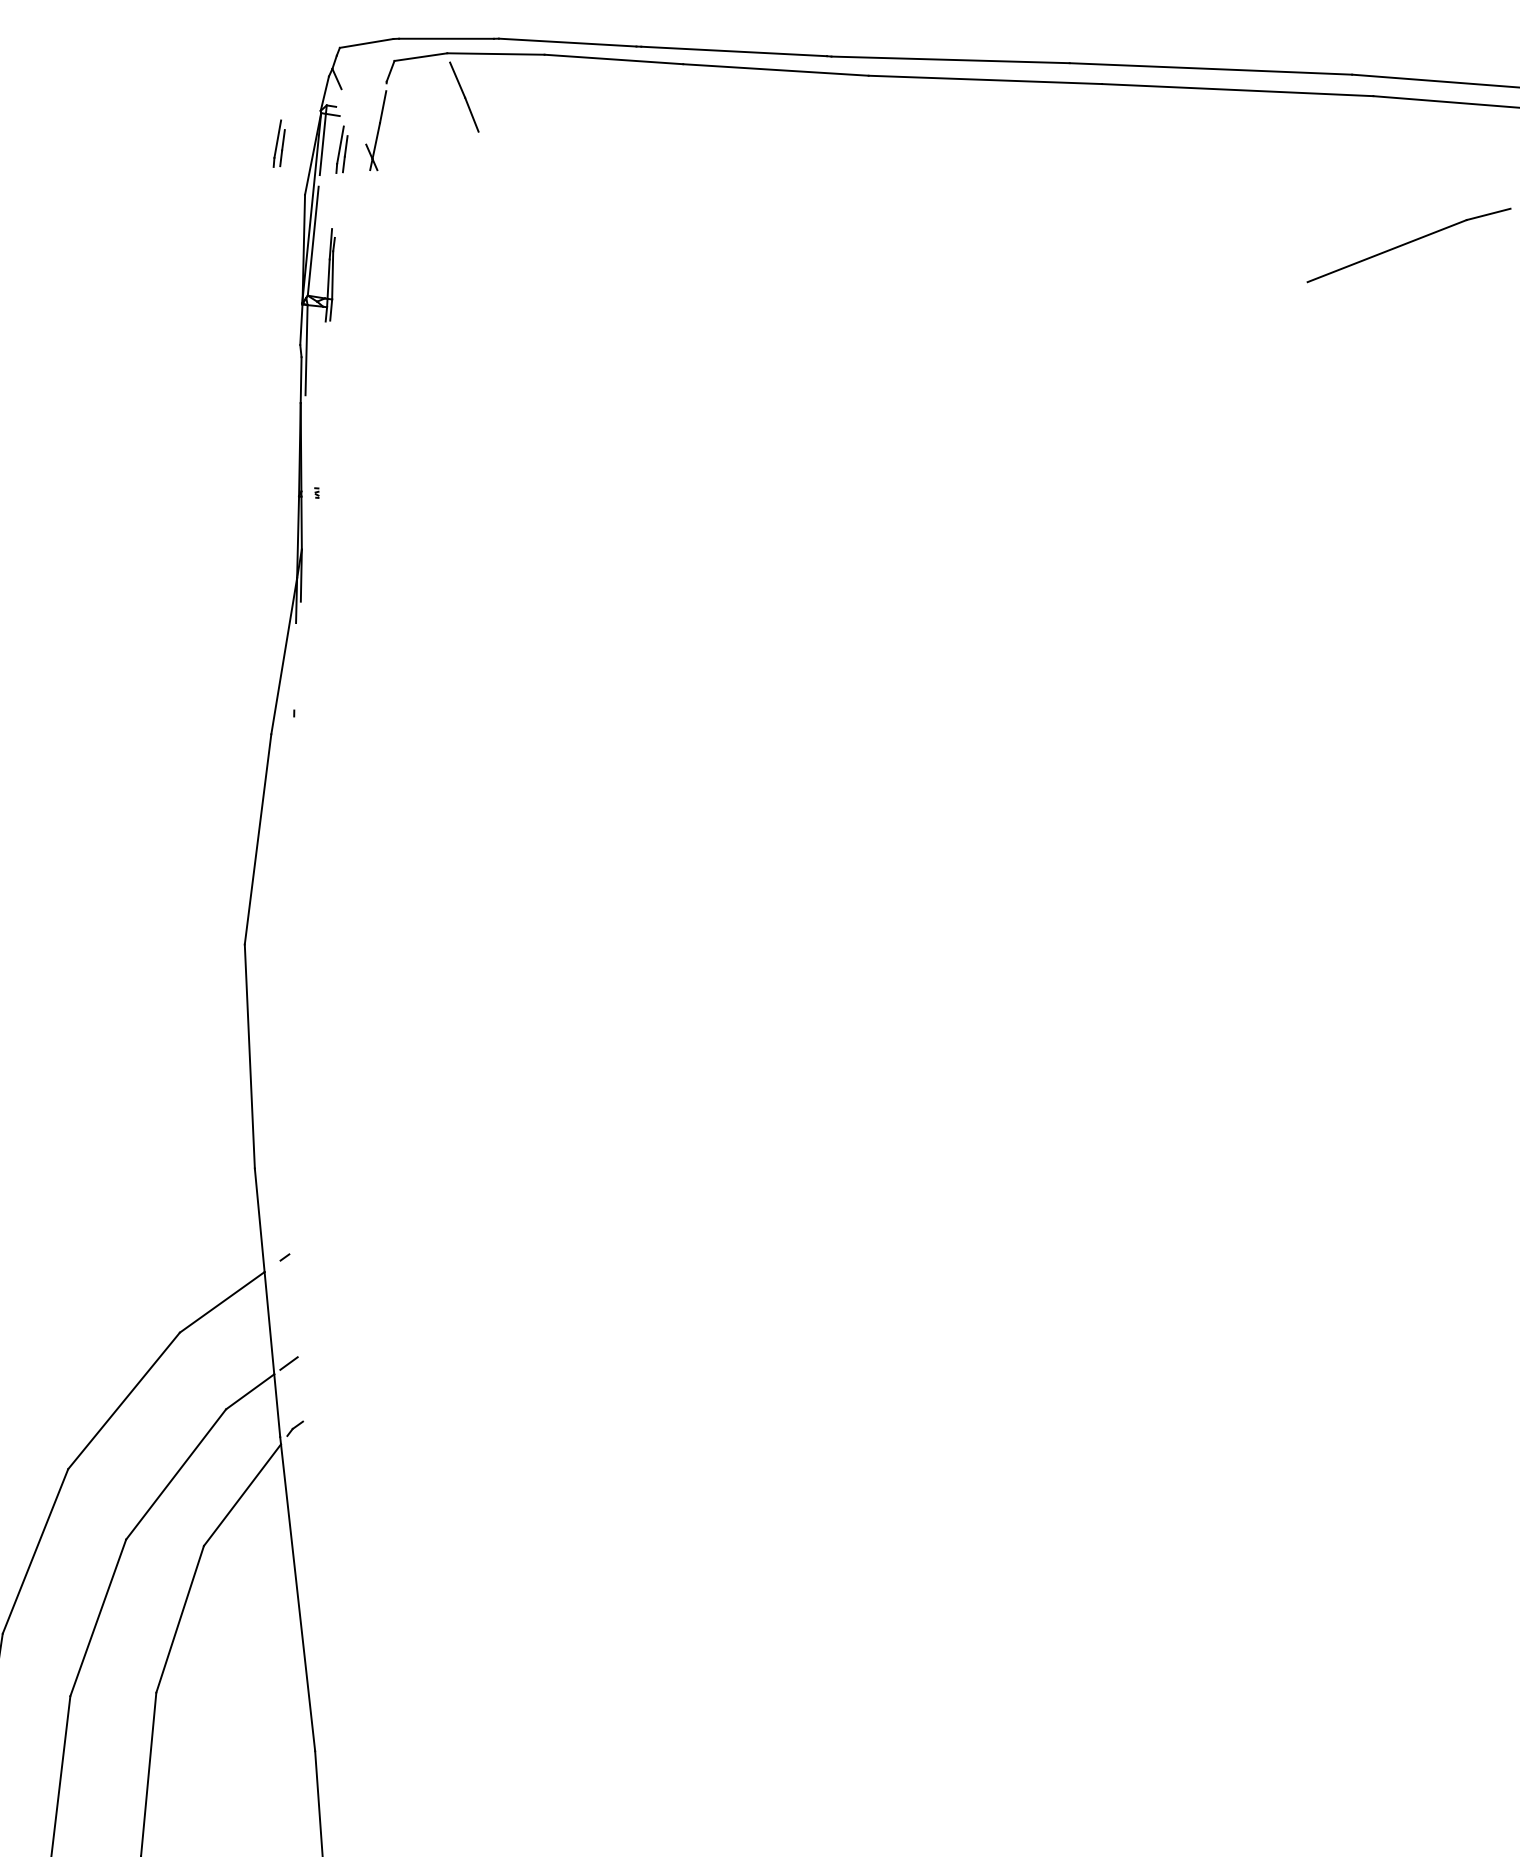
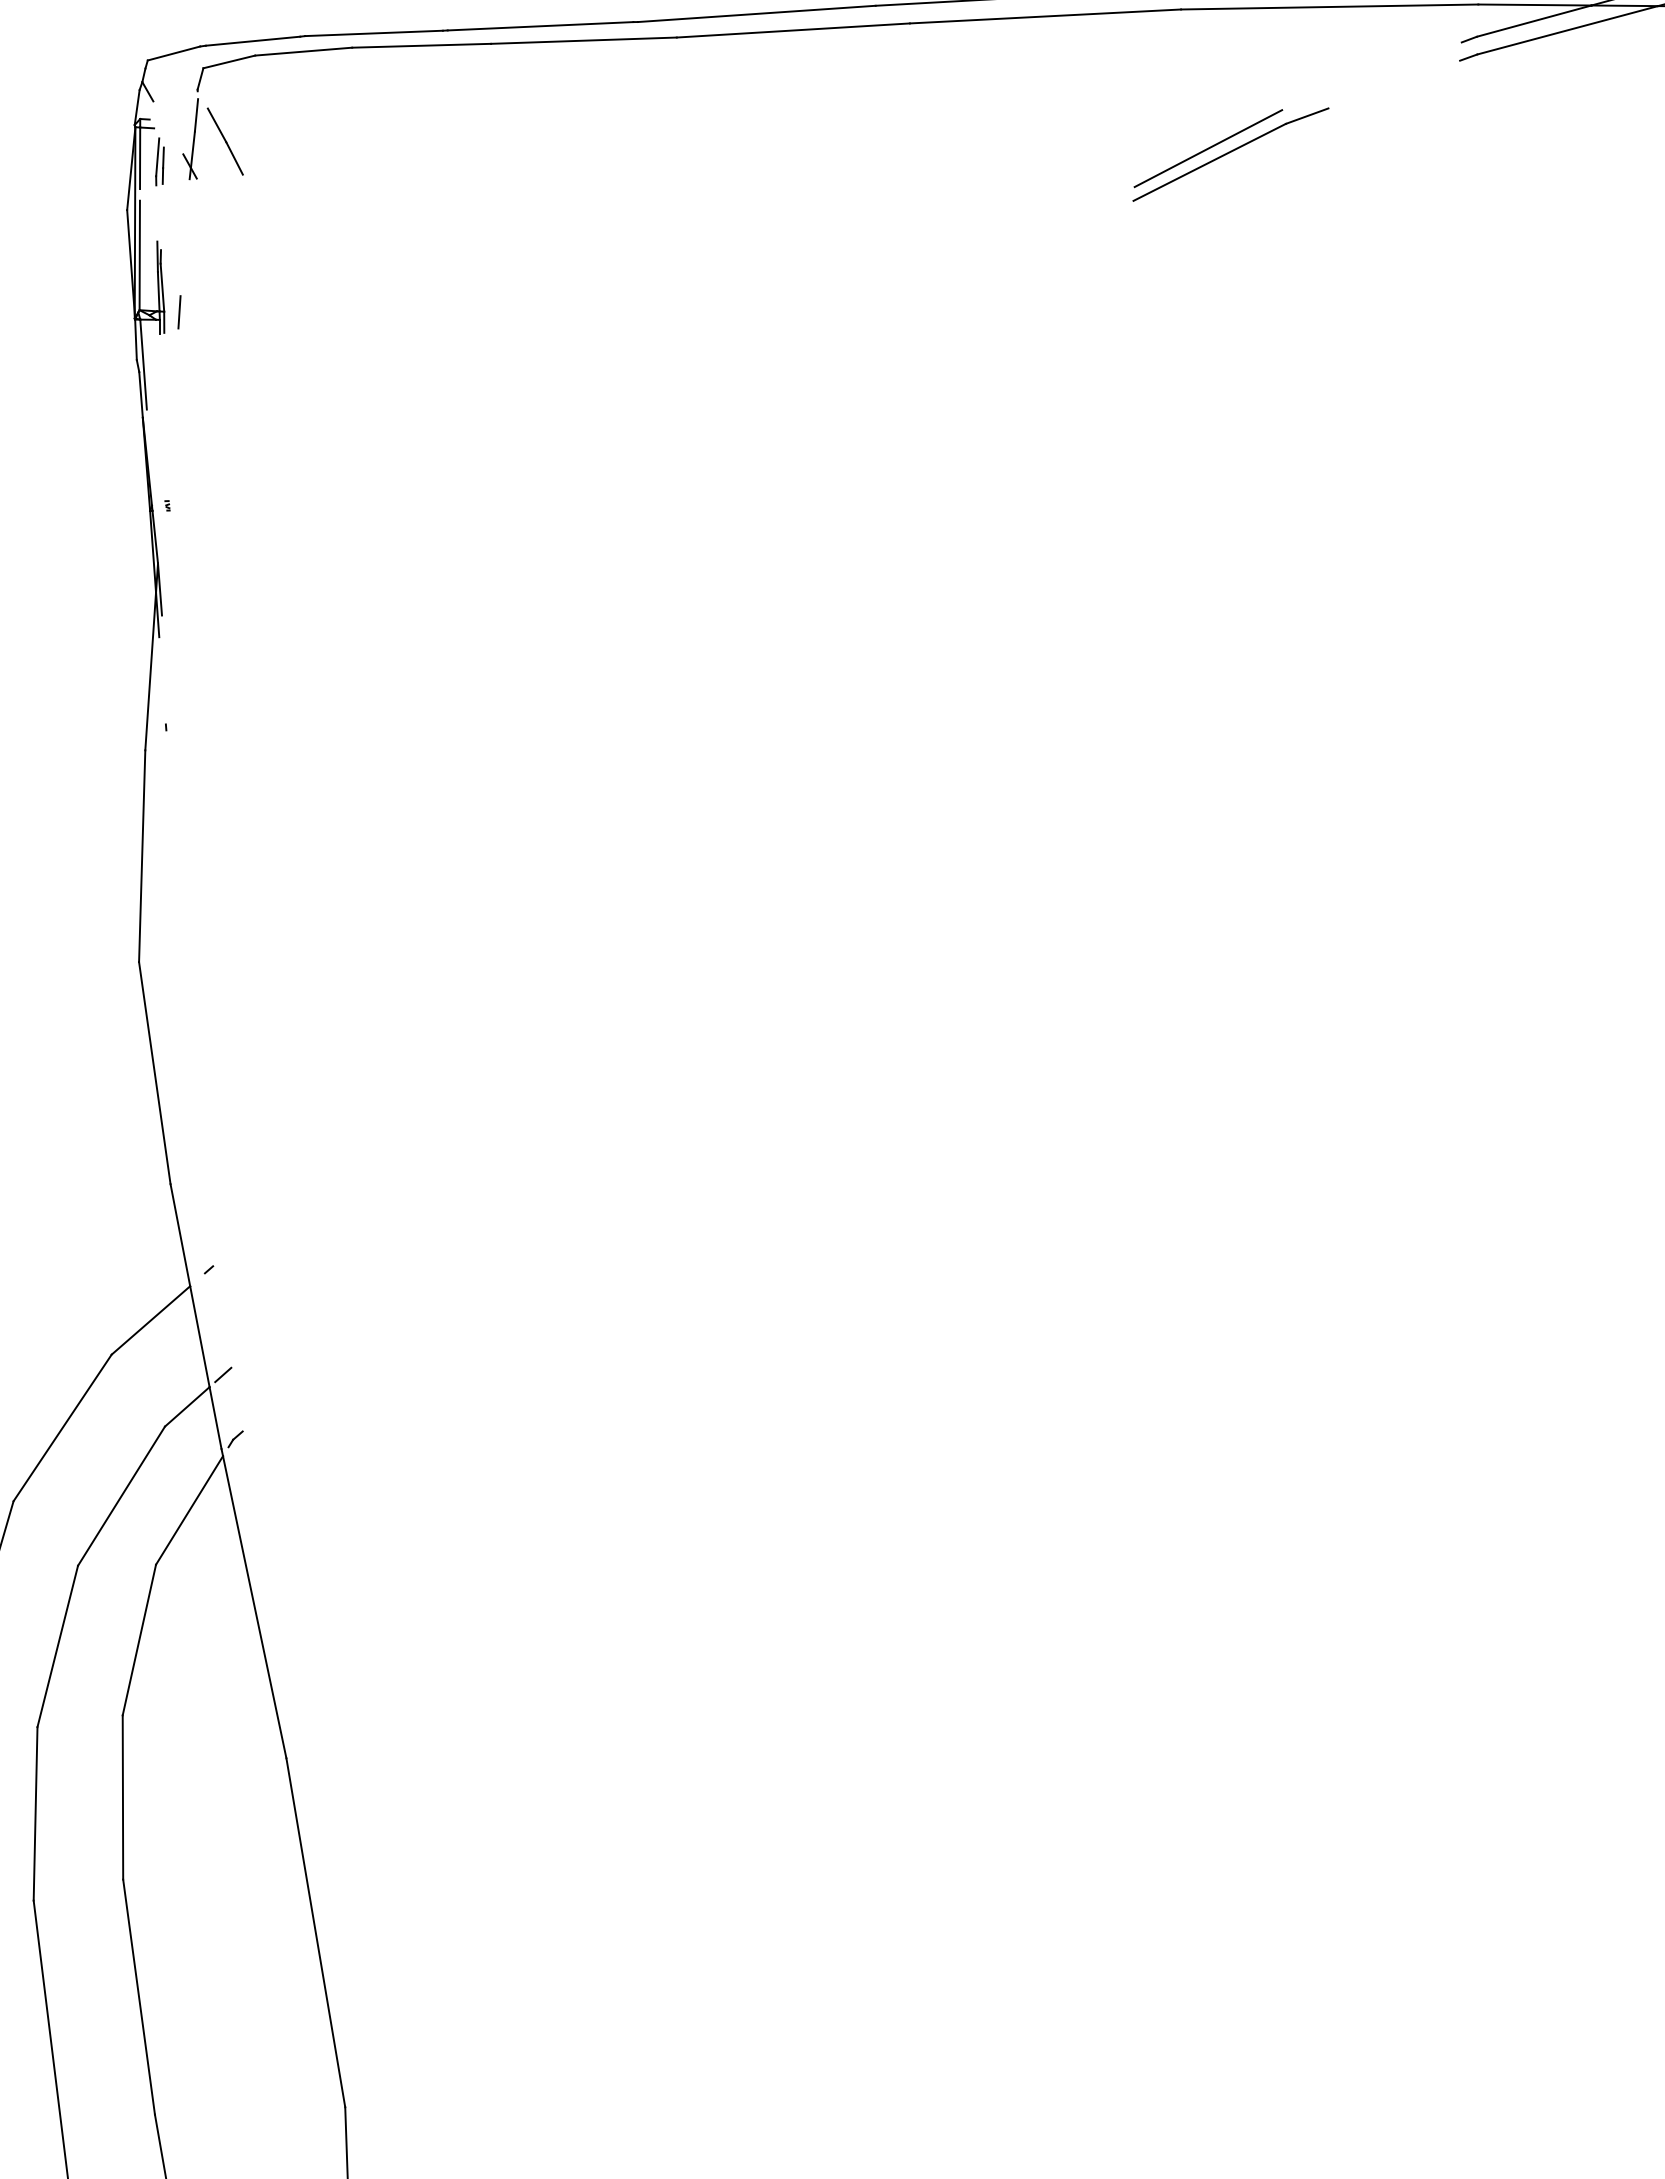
line: (463, 96) -> (224, 141), moved
part: (279, 143) -> (96, 161), removed
line: (1387, 237) -> (1208, 148), added
line: (347, 301) -> (179, 312), added

